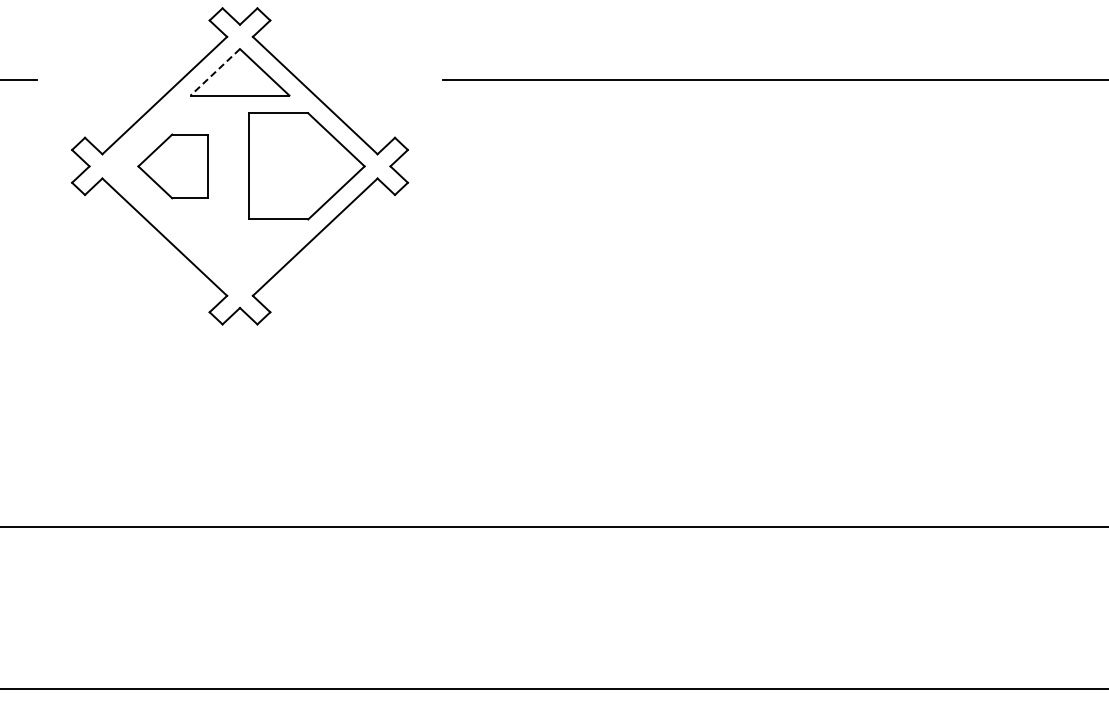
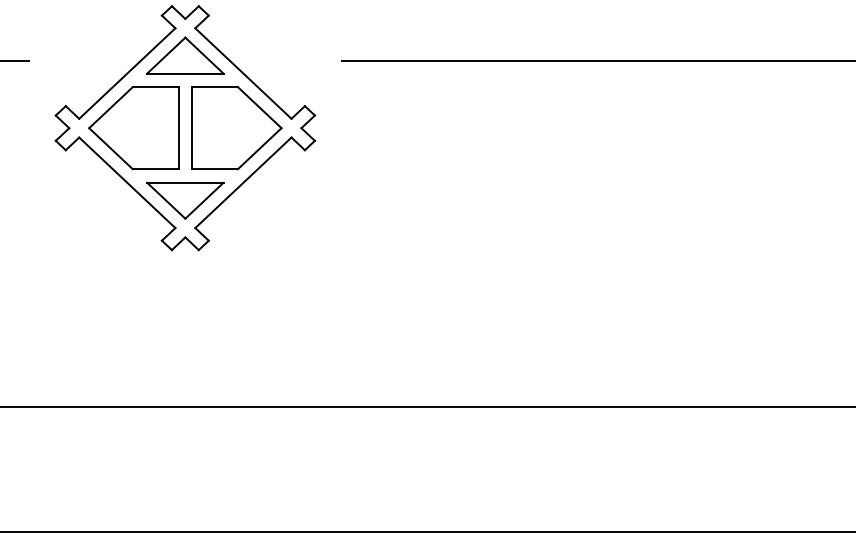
line: (215, 72) -> (166, 55), dashed -> solid
part: (172, 166) -> (133, 128), size x1.67
part: (239, 260) -> (184, 200), added

